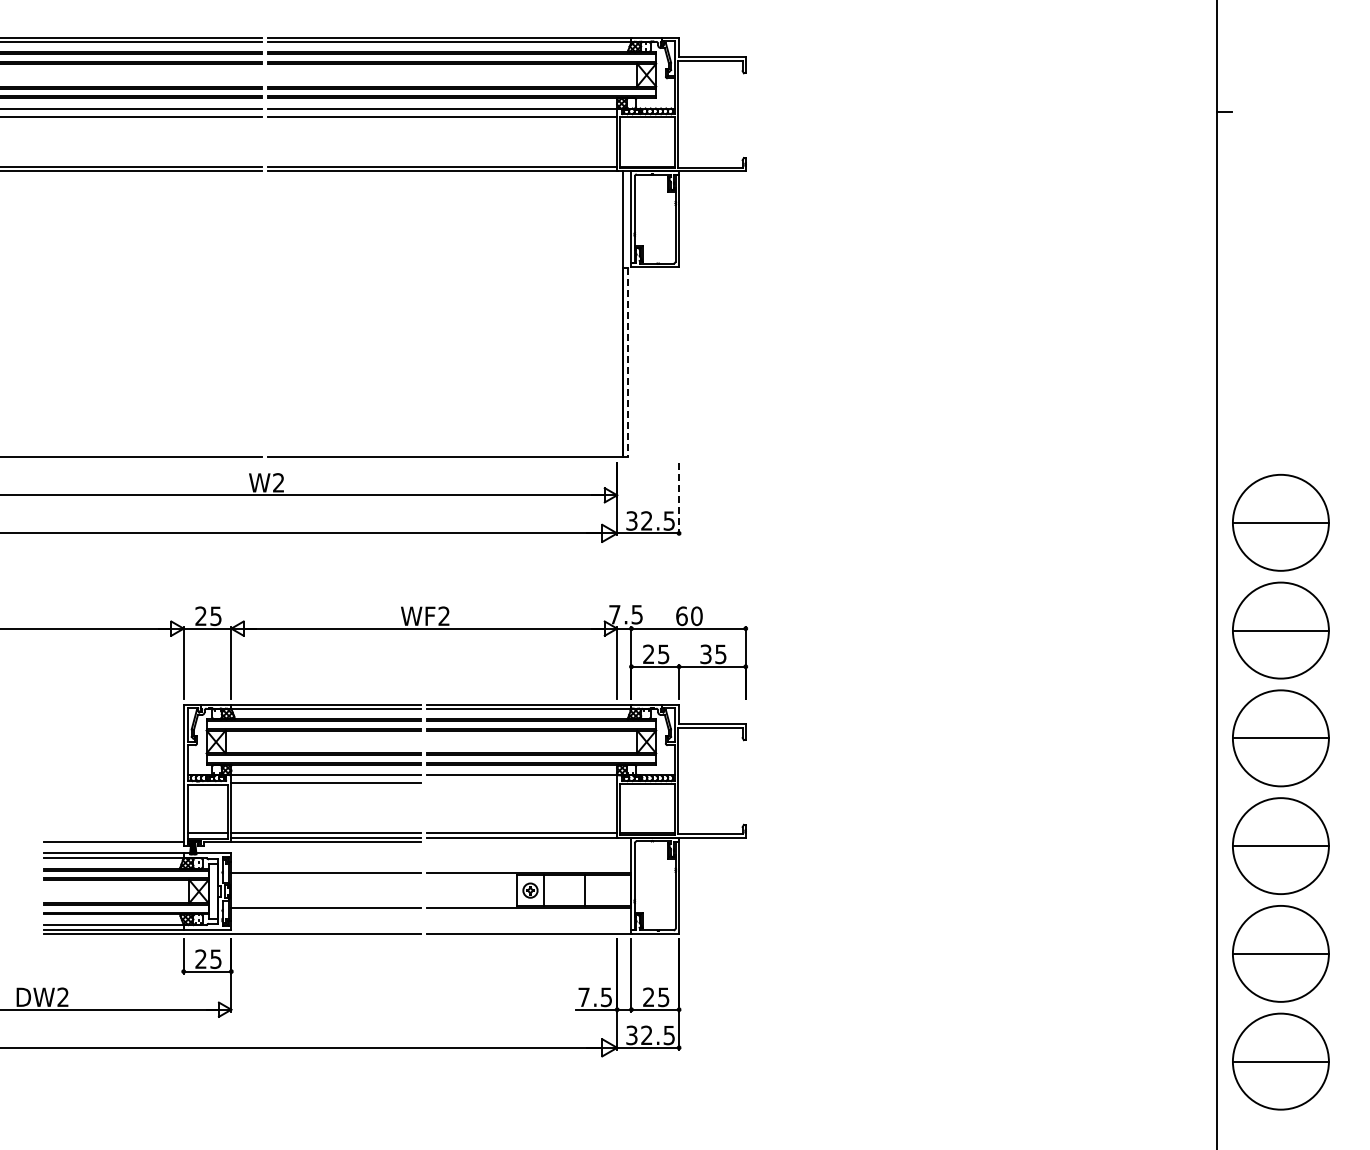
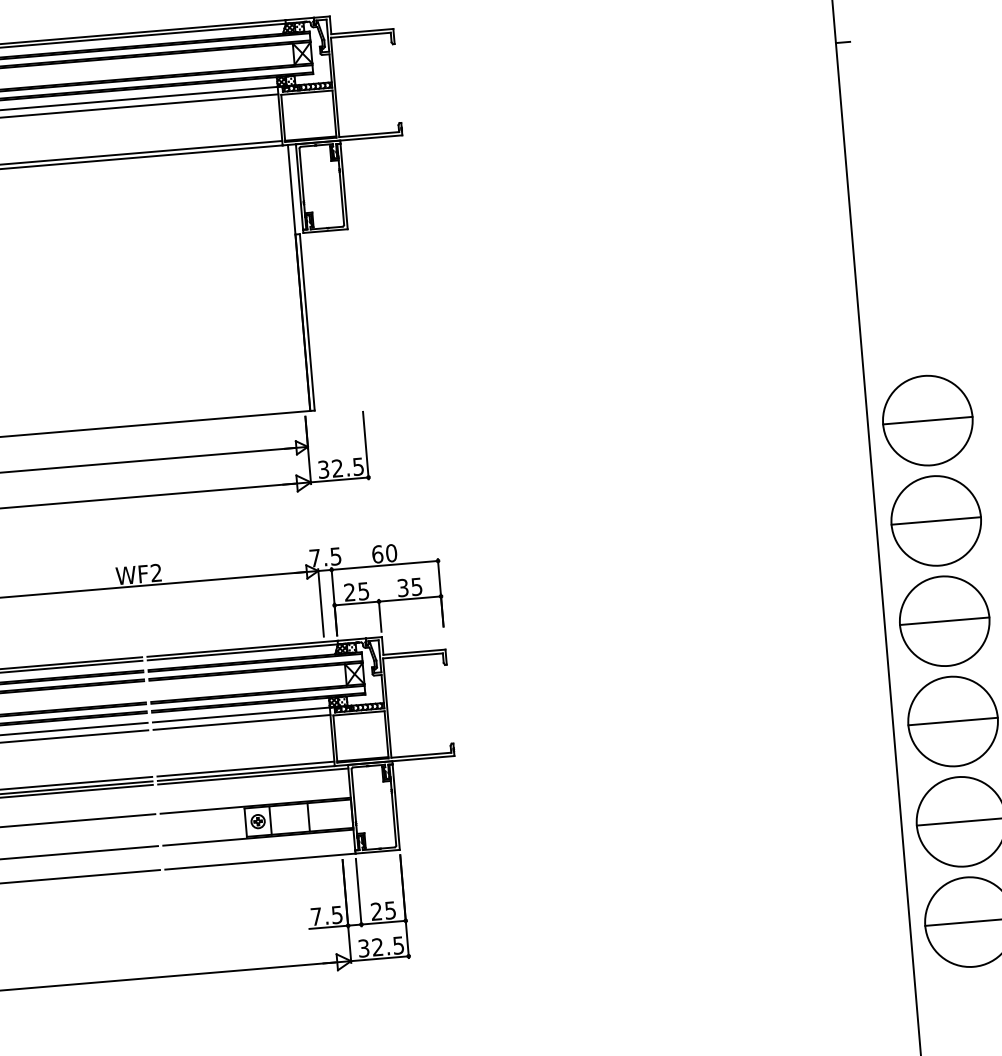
line: (627, 362) -> (307, 322), dashed -> solid
line: (679, 499) -> (366, 445), dashed -> solid
line: (522, 783) -> (242, 722), added
line: (529, 842) -> (253, 776), added

